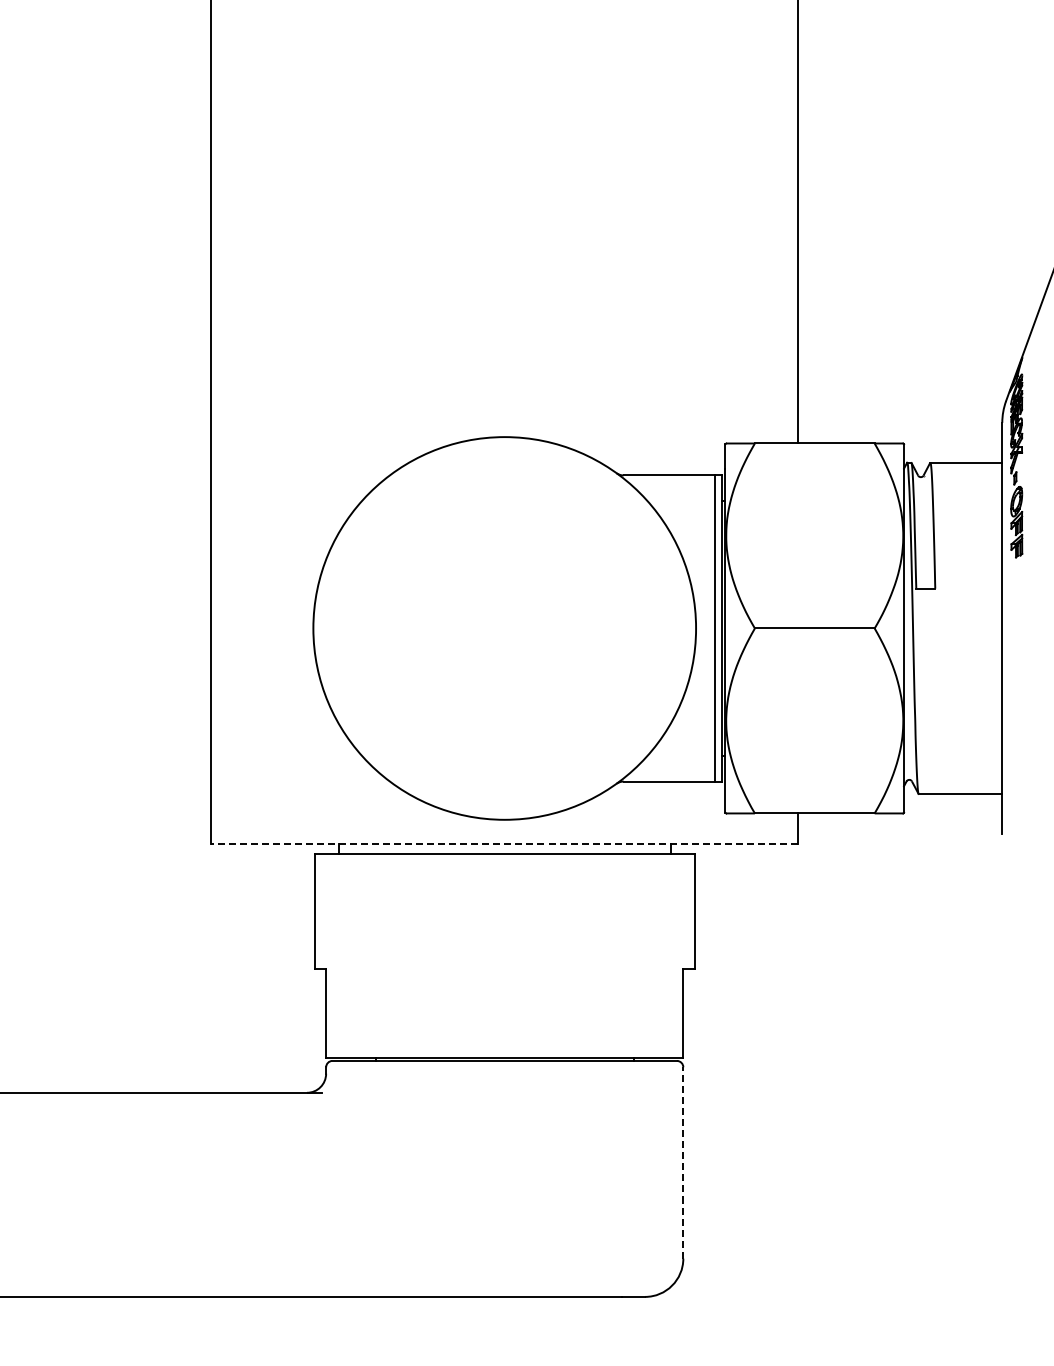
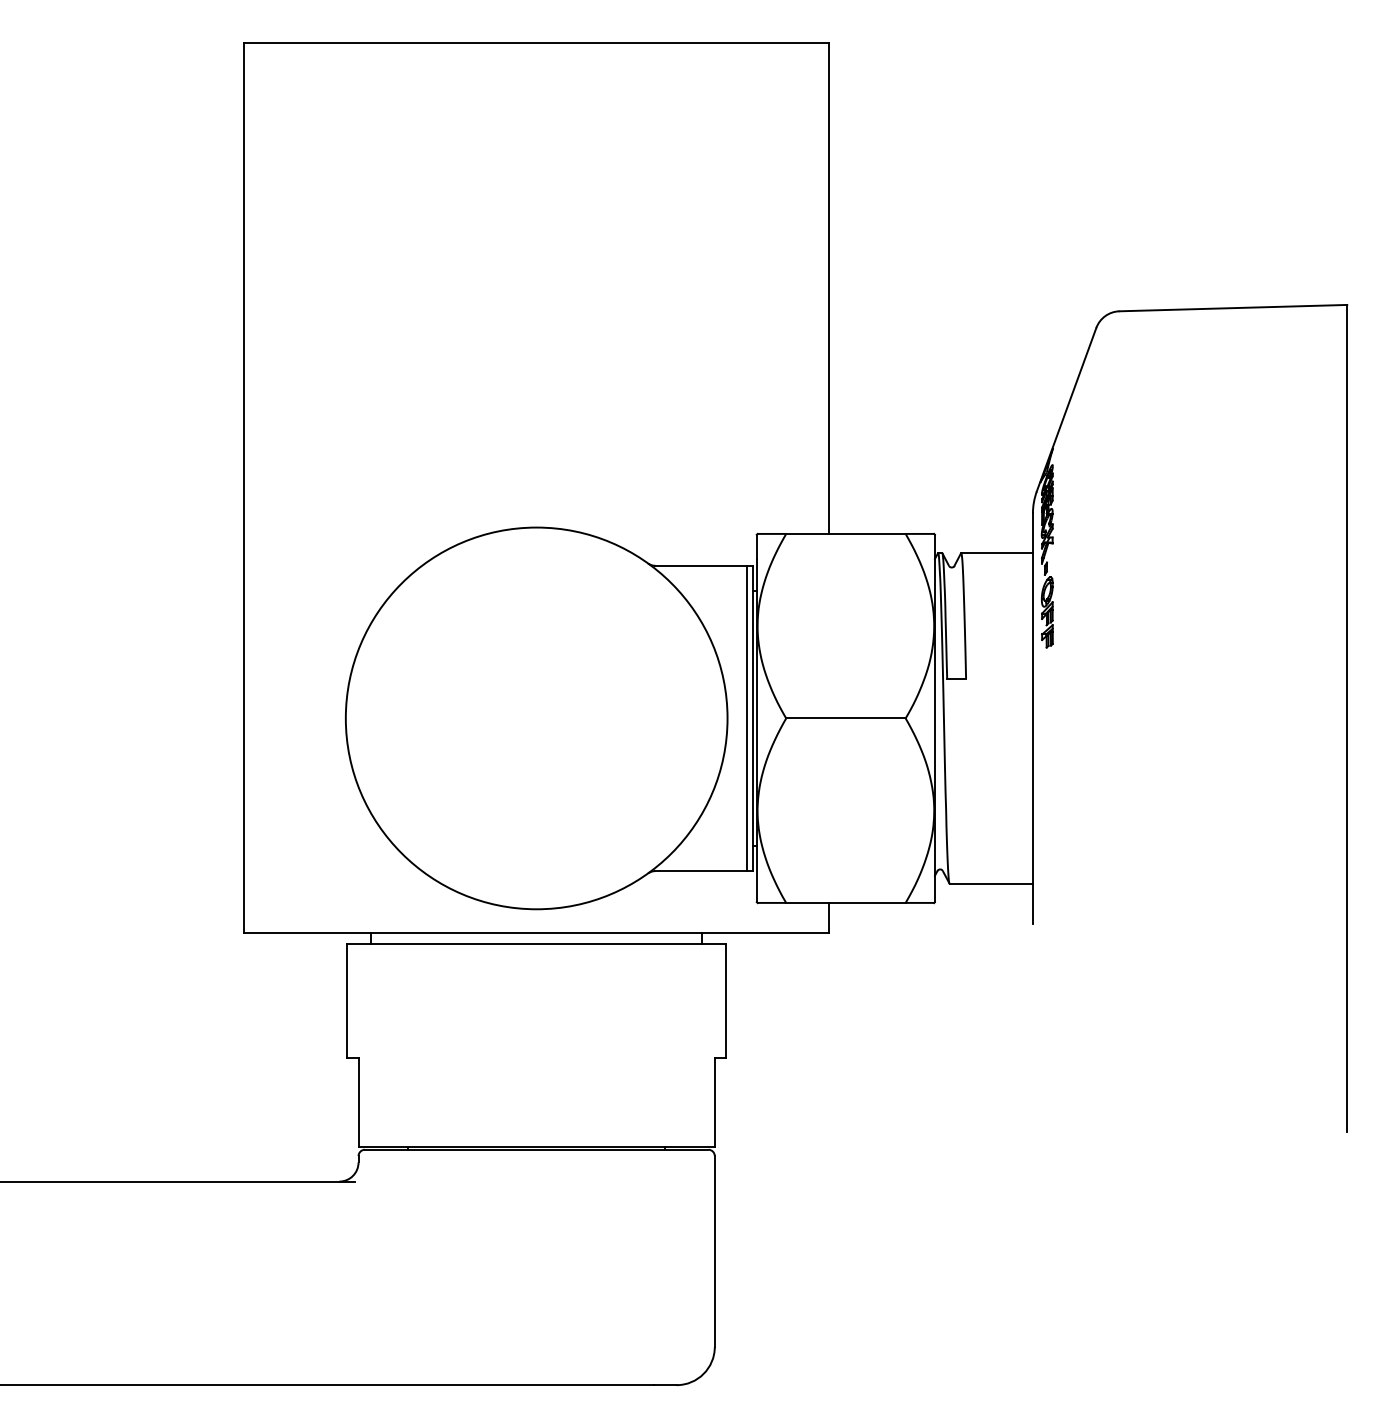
line: (504, 844) -> (536, 933), dashed -> solid
line: (683, 1162) -> (714, 1251), dashed -> solid

